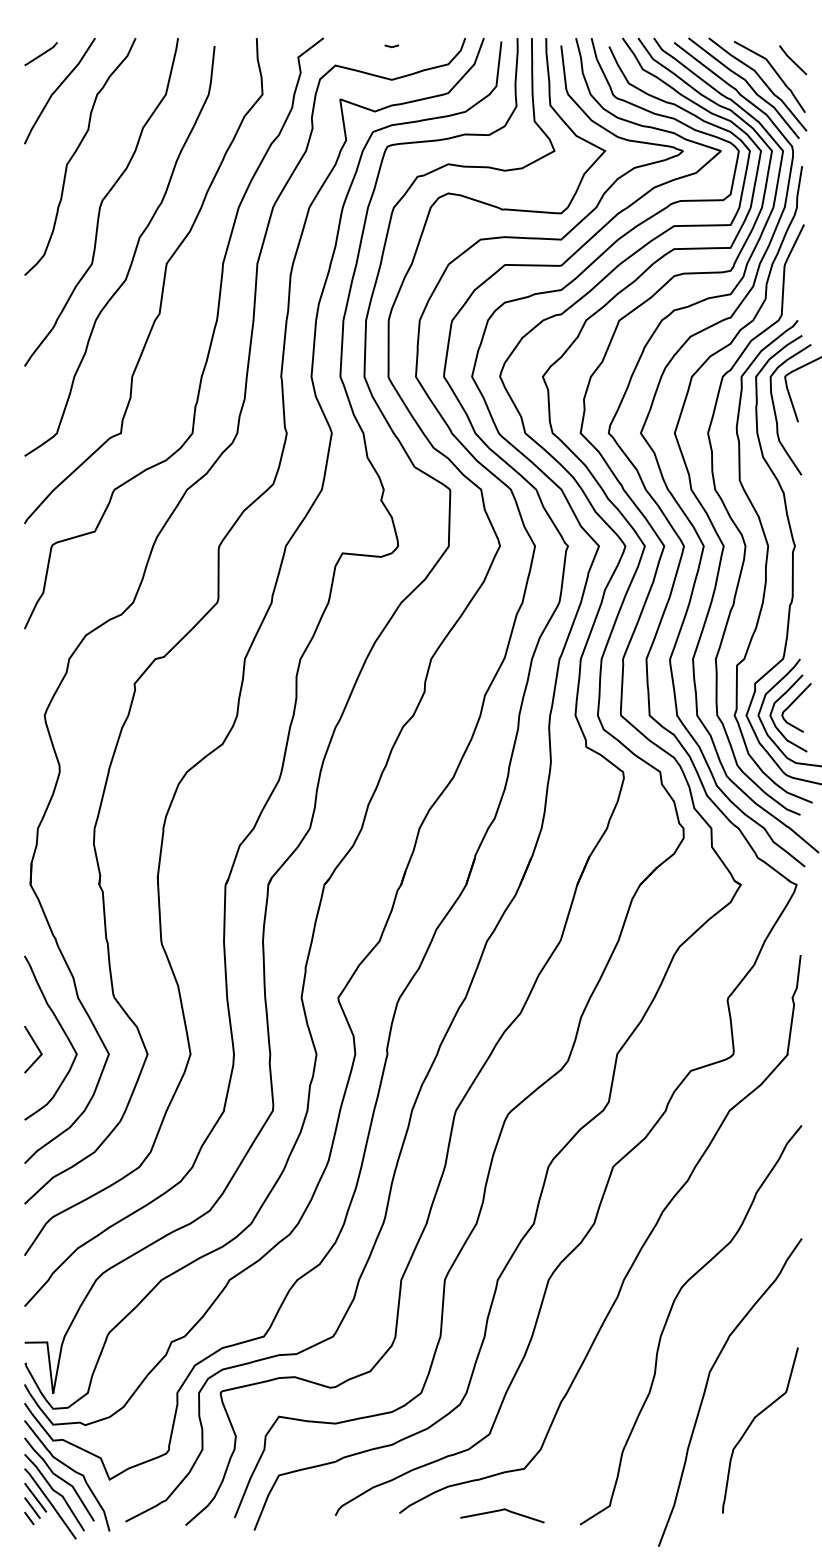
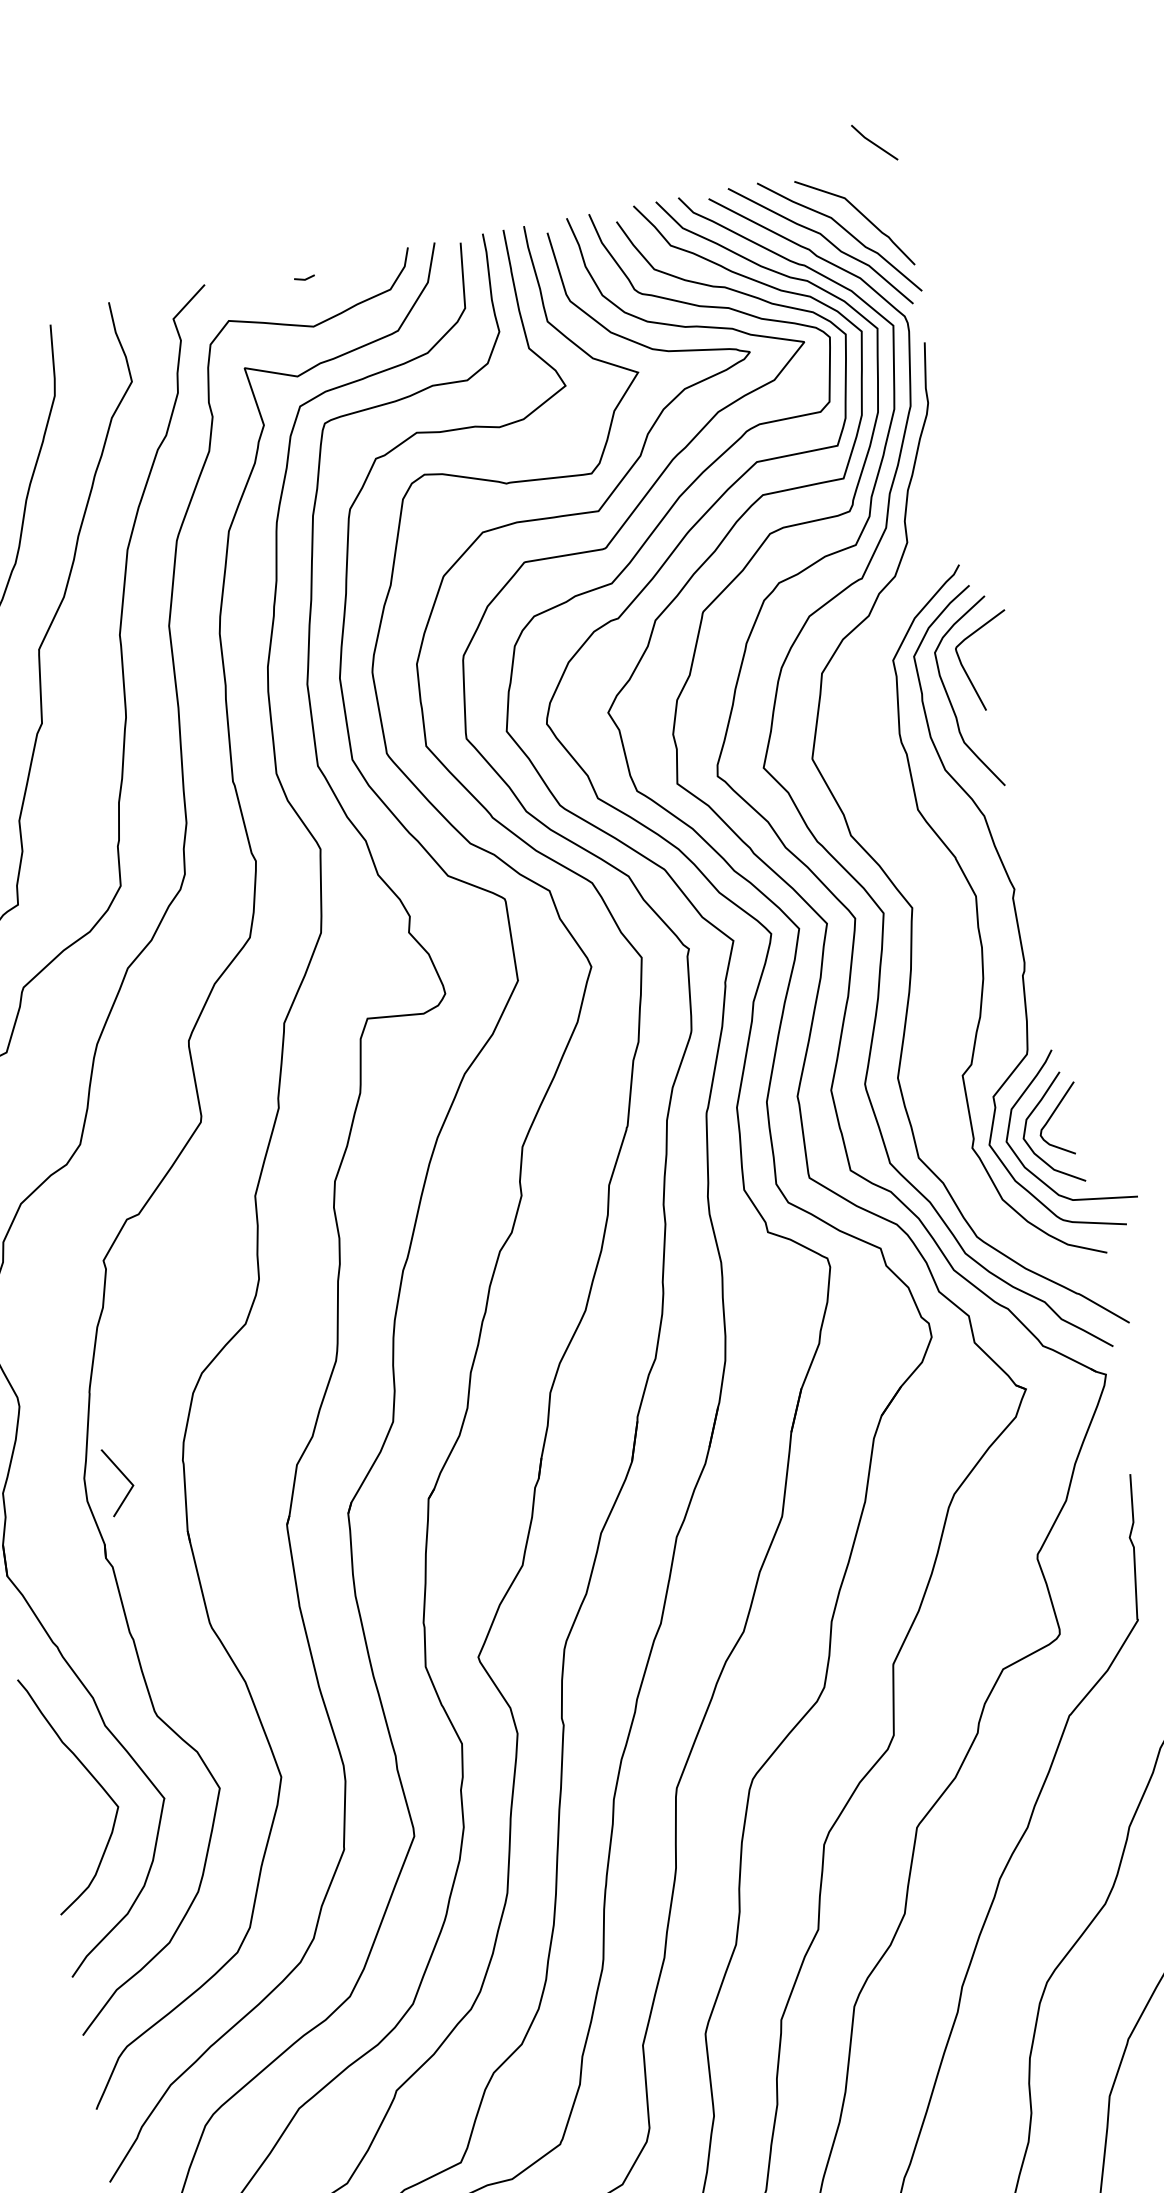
line: (793, 60) -> (875, 142), moved
curve: (740, 530) -> (932, 881), removed
line: (36, 1047) -> (123, 1477), moved

